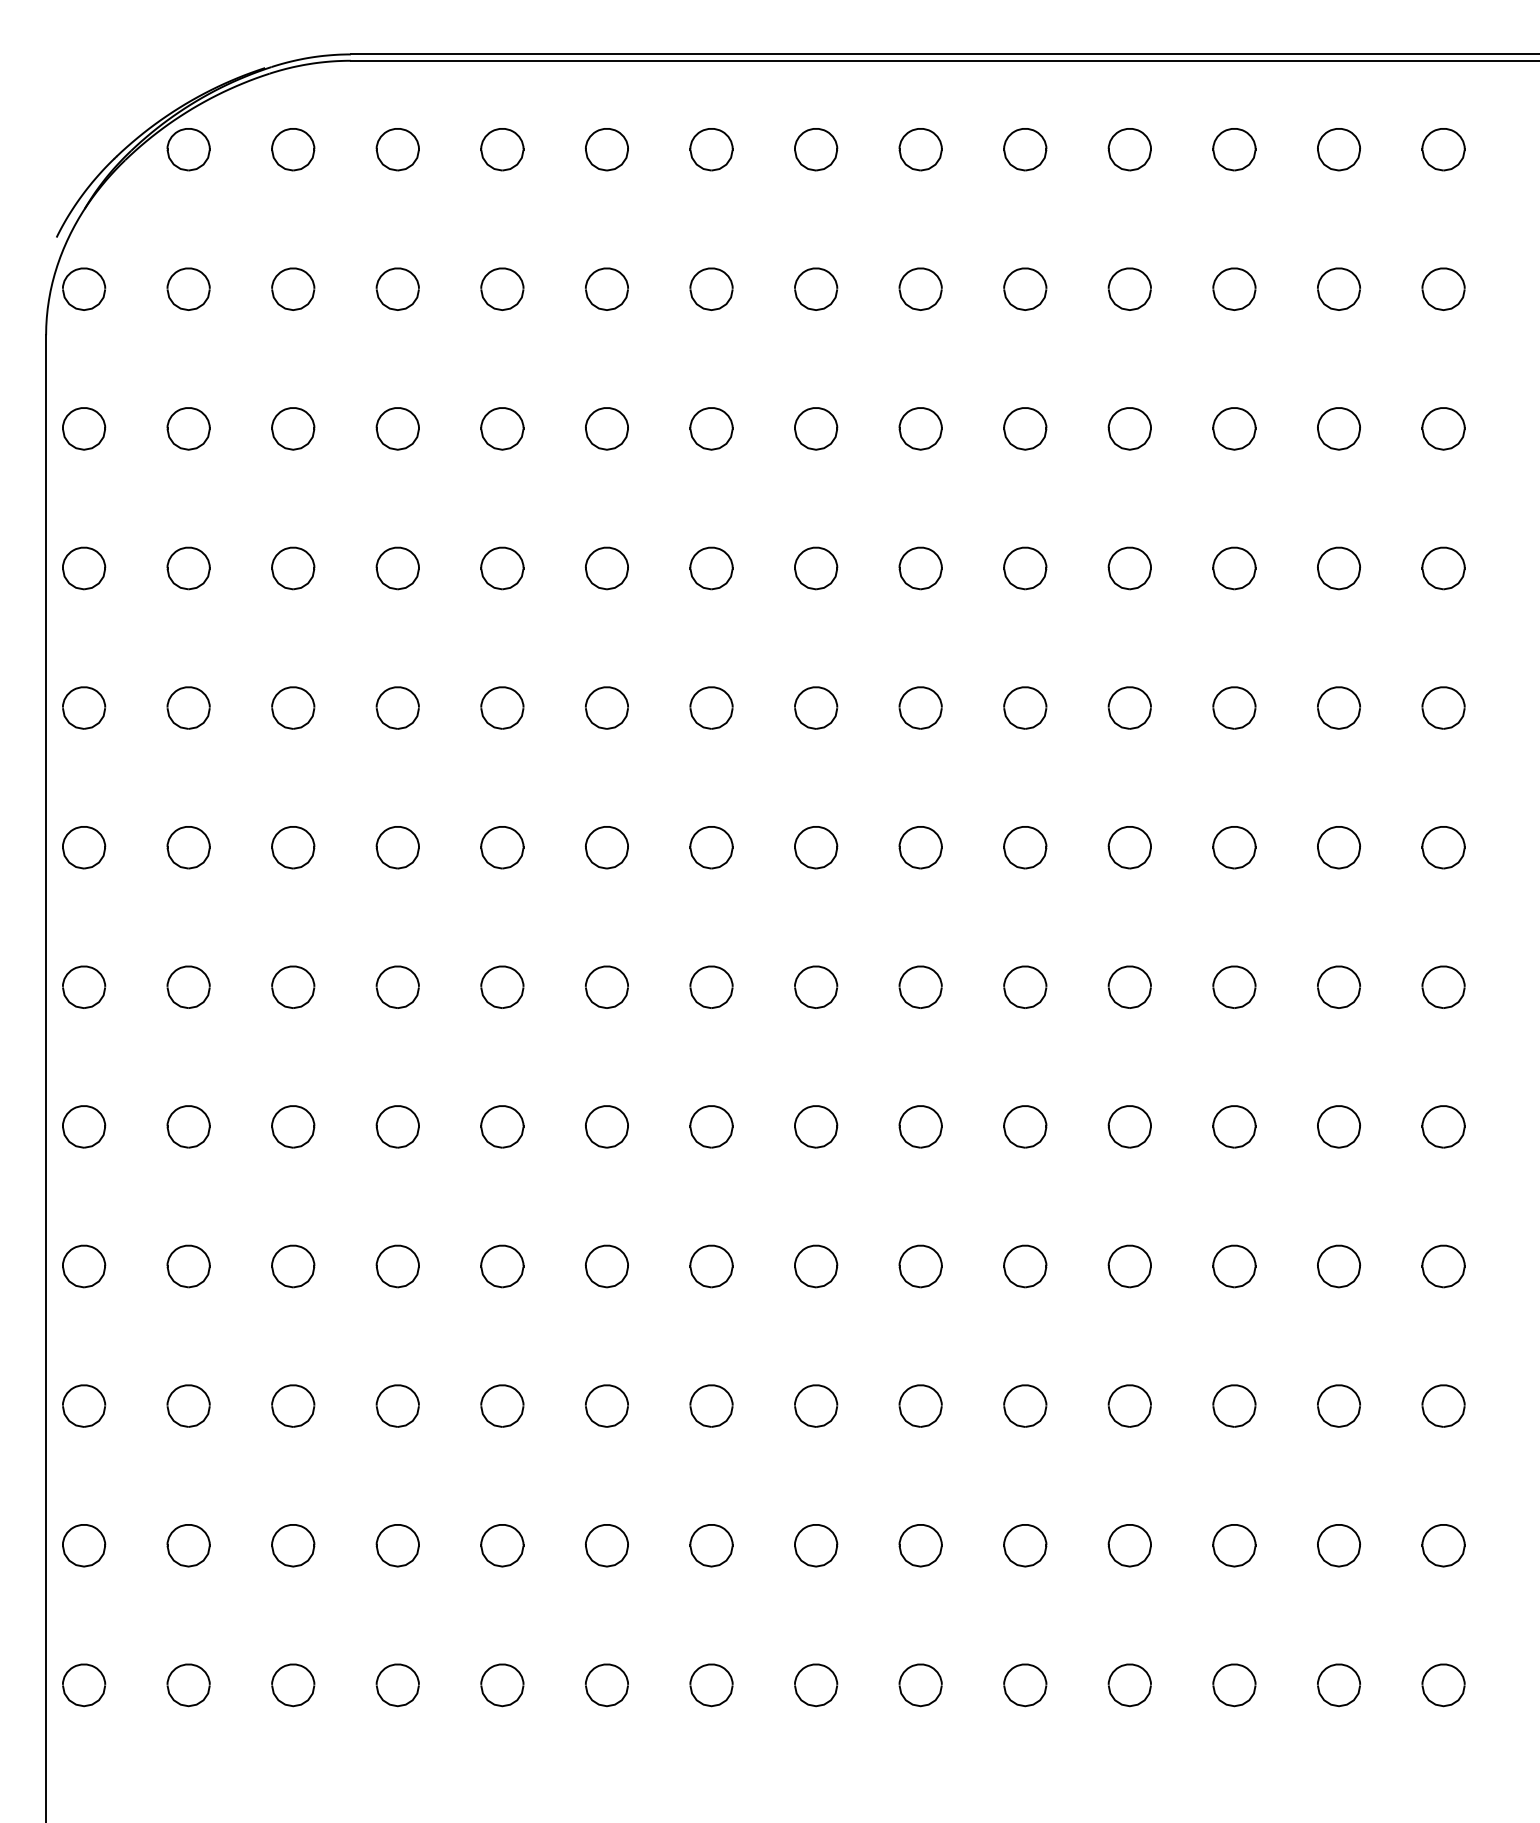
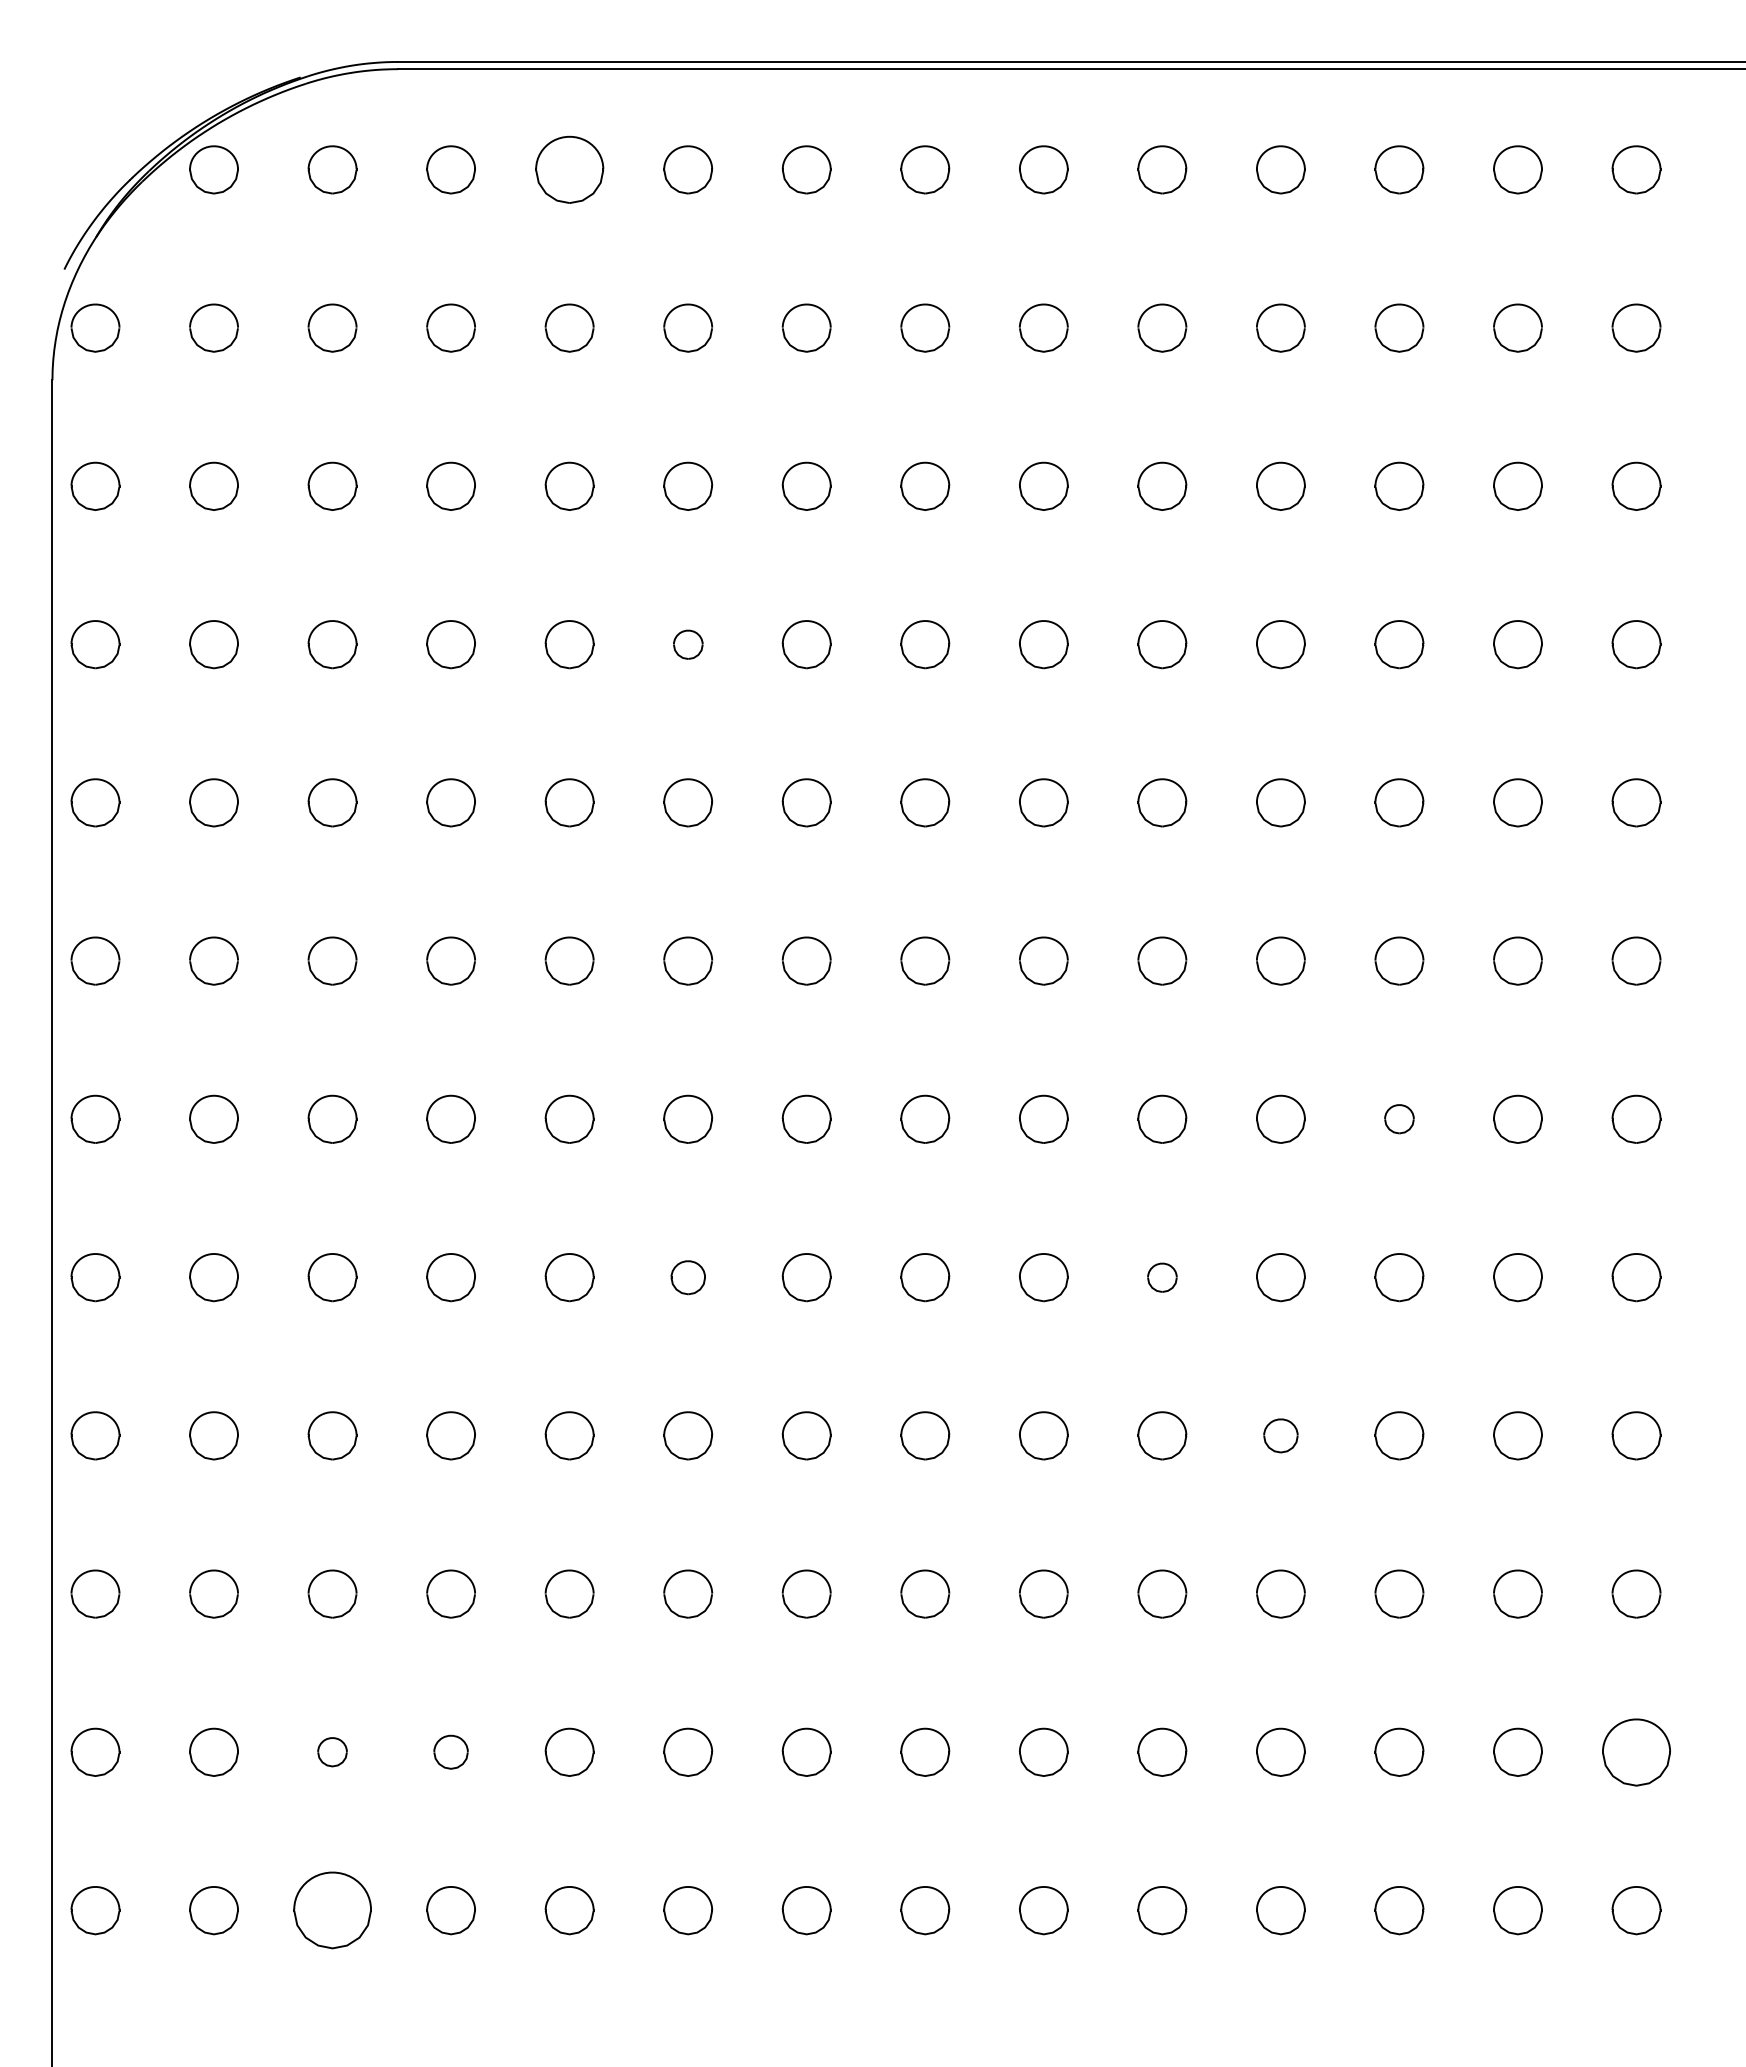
part: (502, 149) -> (569, 169), size x1.4
part: (607, 568) -> (688, 644), size x0.6
part: (1234, 986) -> (1399, 1118), size x0.6
part: (607, 1126) -> (688, 1277), size x0.7
part: (1025, 1126) -> (1162, 1277), size x0.6
part: (1129, 1266) -> (1280, 1435), size x0.7
part: (293, 1544) -> (332, 1751), size x0.6
part: (397, 1544) -> (450, 1751), size x0.7
part: (1443, 1544) -> (1636, 1751), size x1.4
part: (293, 1685) -> (332, 1910), size x1.6

